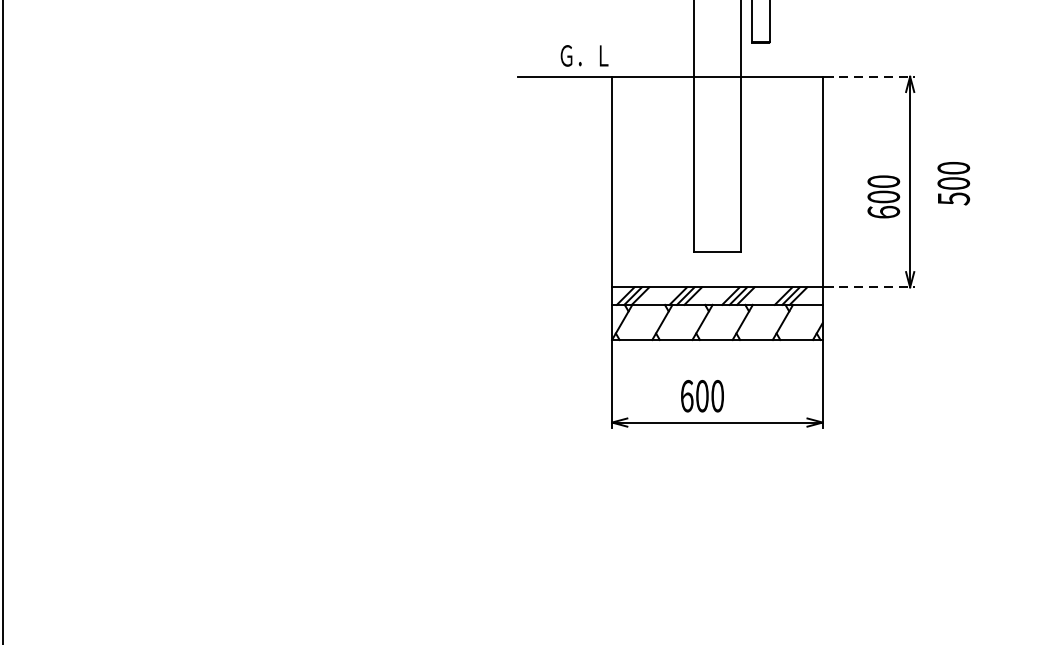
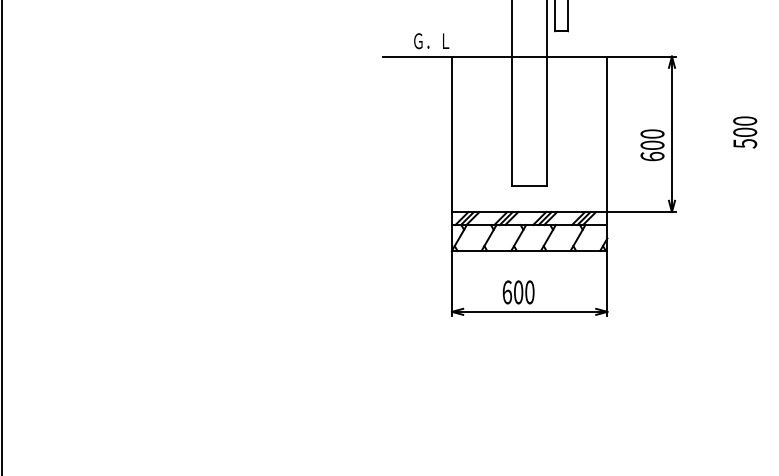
line: (870, 76) -> (642, 56), dashed -> solid
text: (954, 183) -> (745, 132), moved
line: (870, 287) -> (642, 212), dashed -> solid

